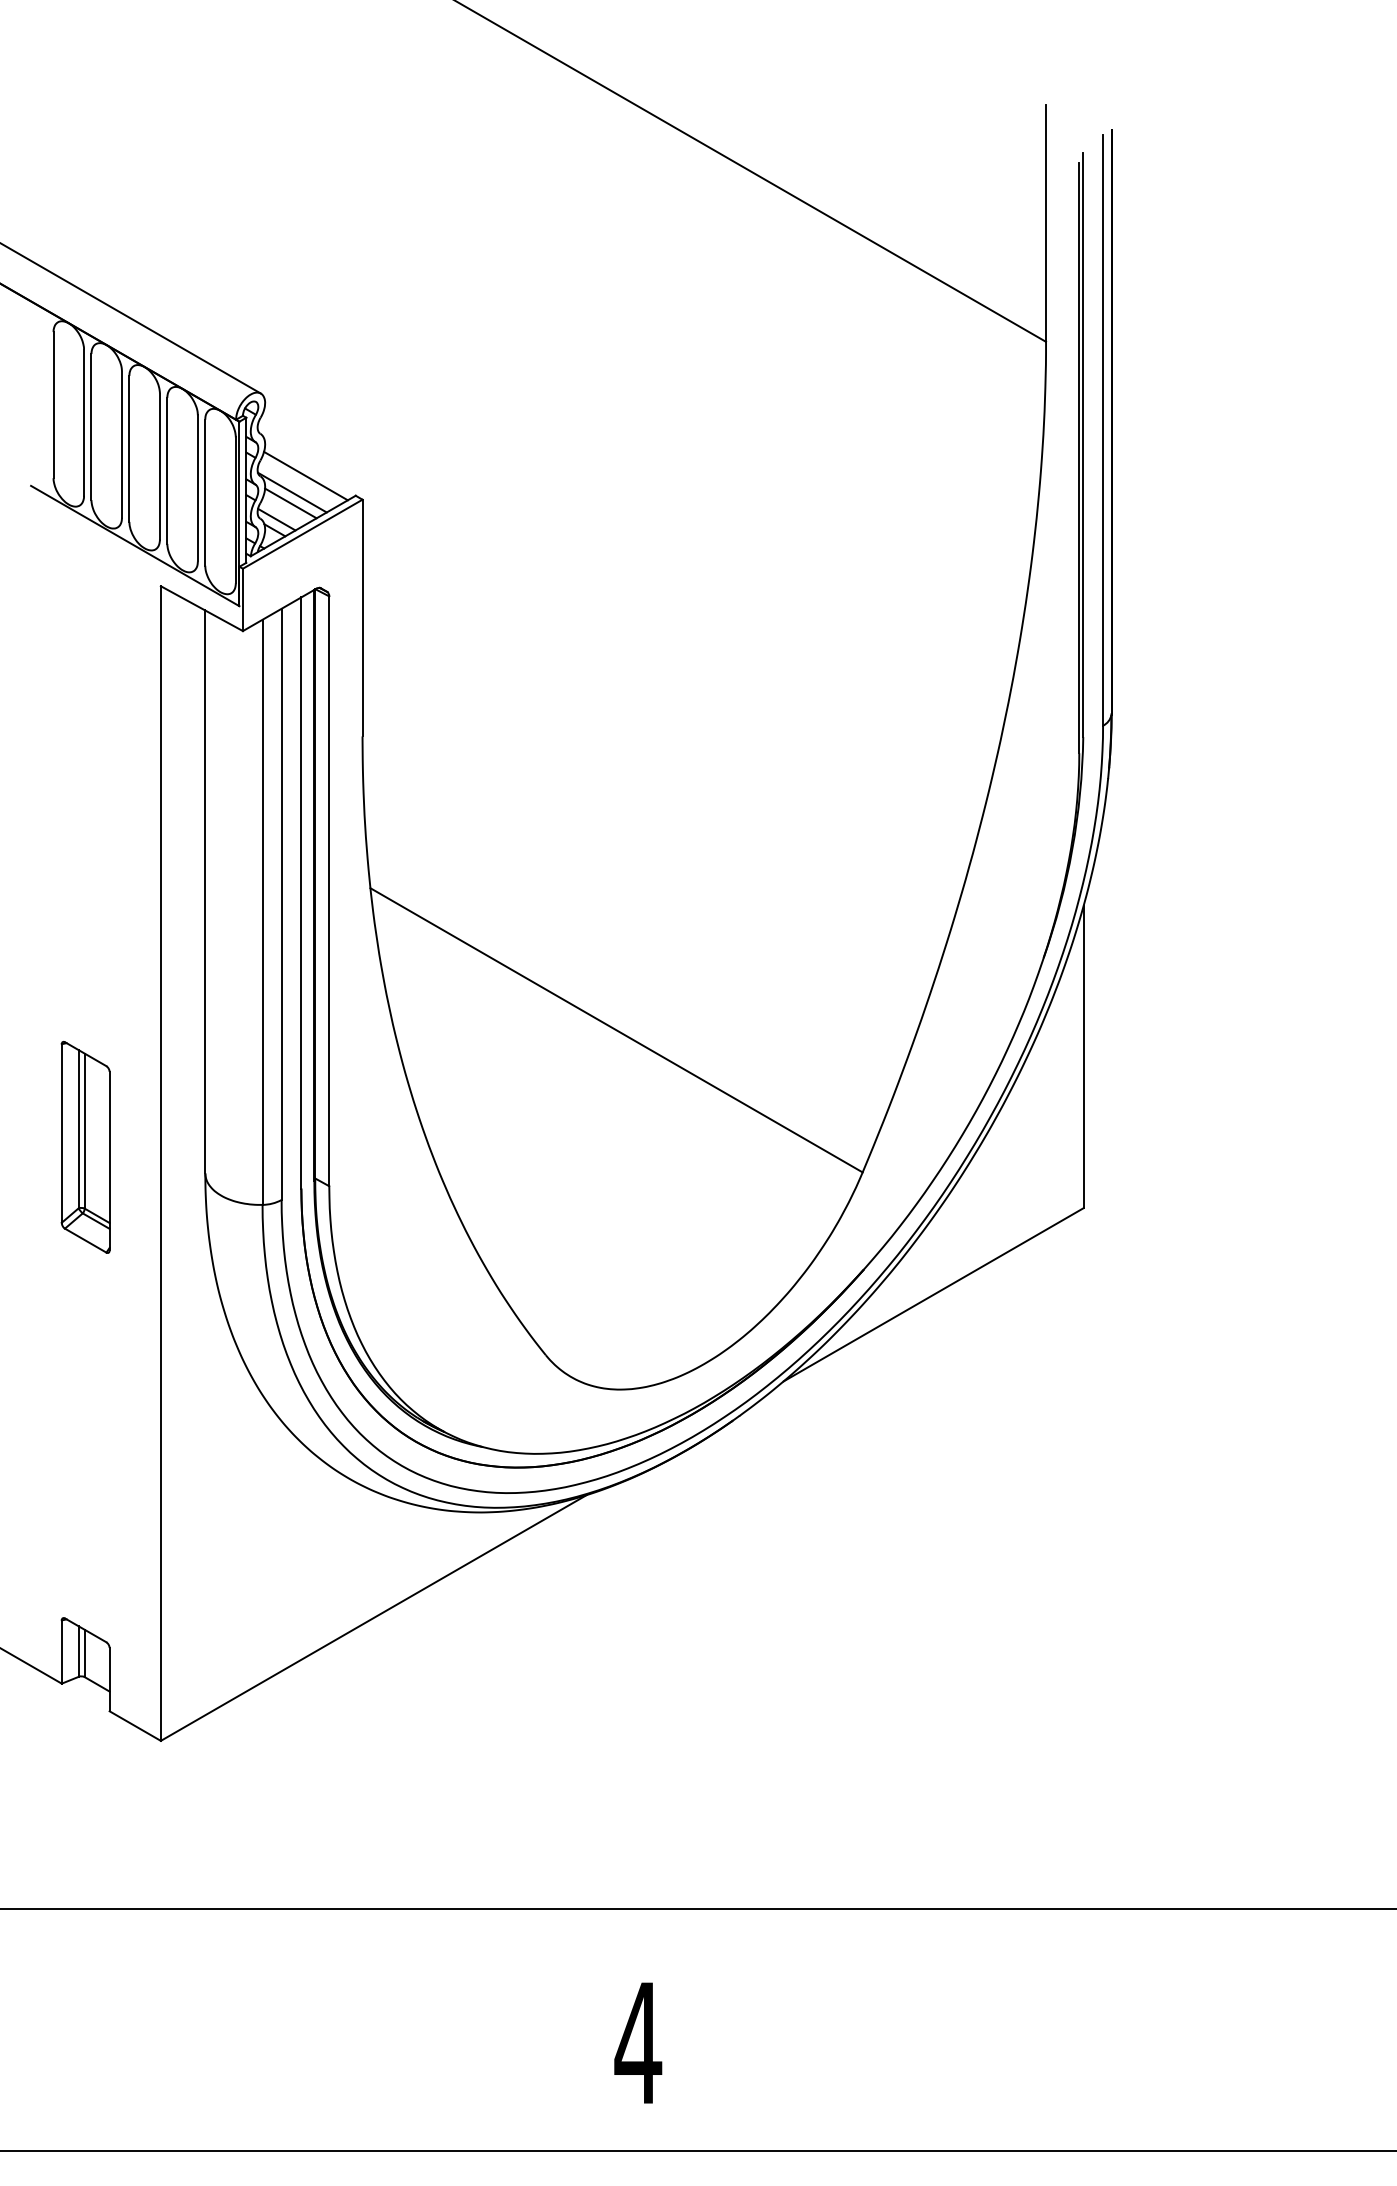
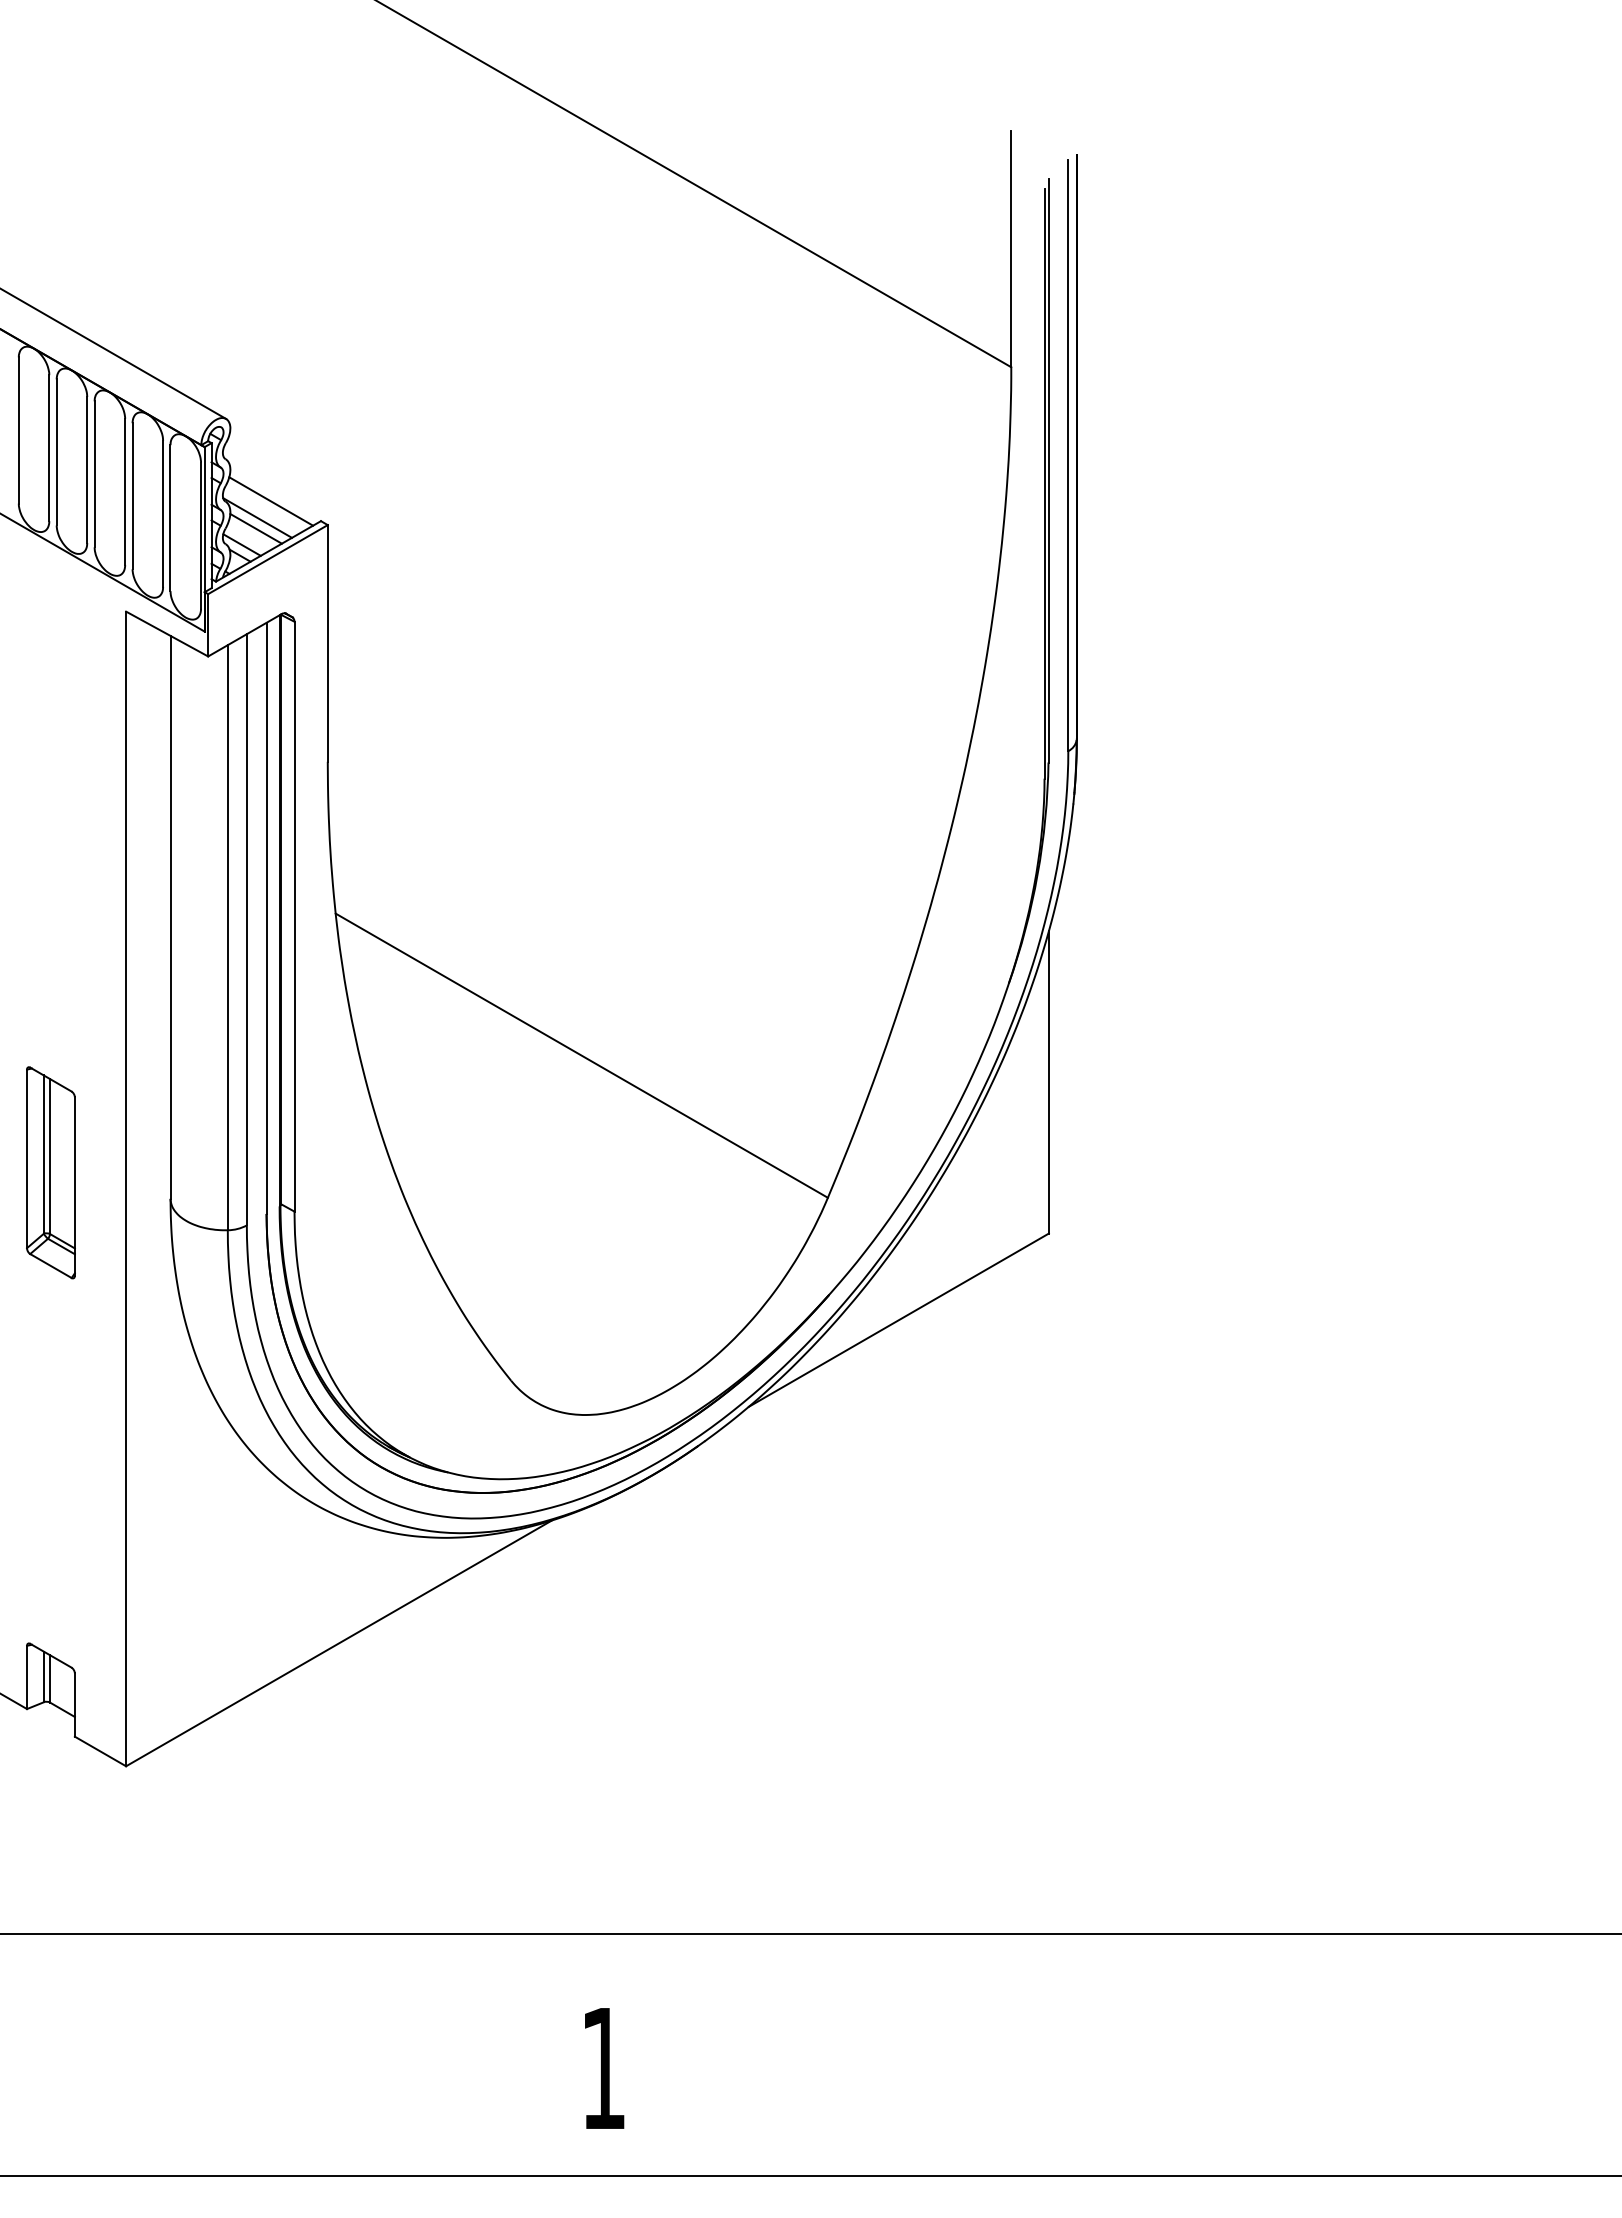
text: (638, 2043) -> (603, 2068), 4 -> 1

